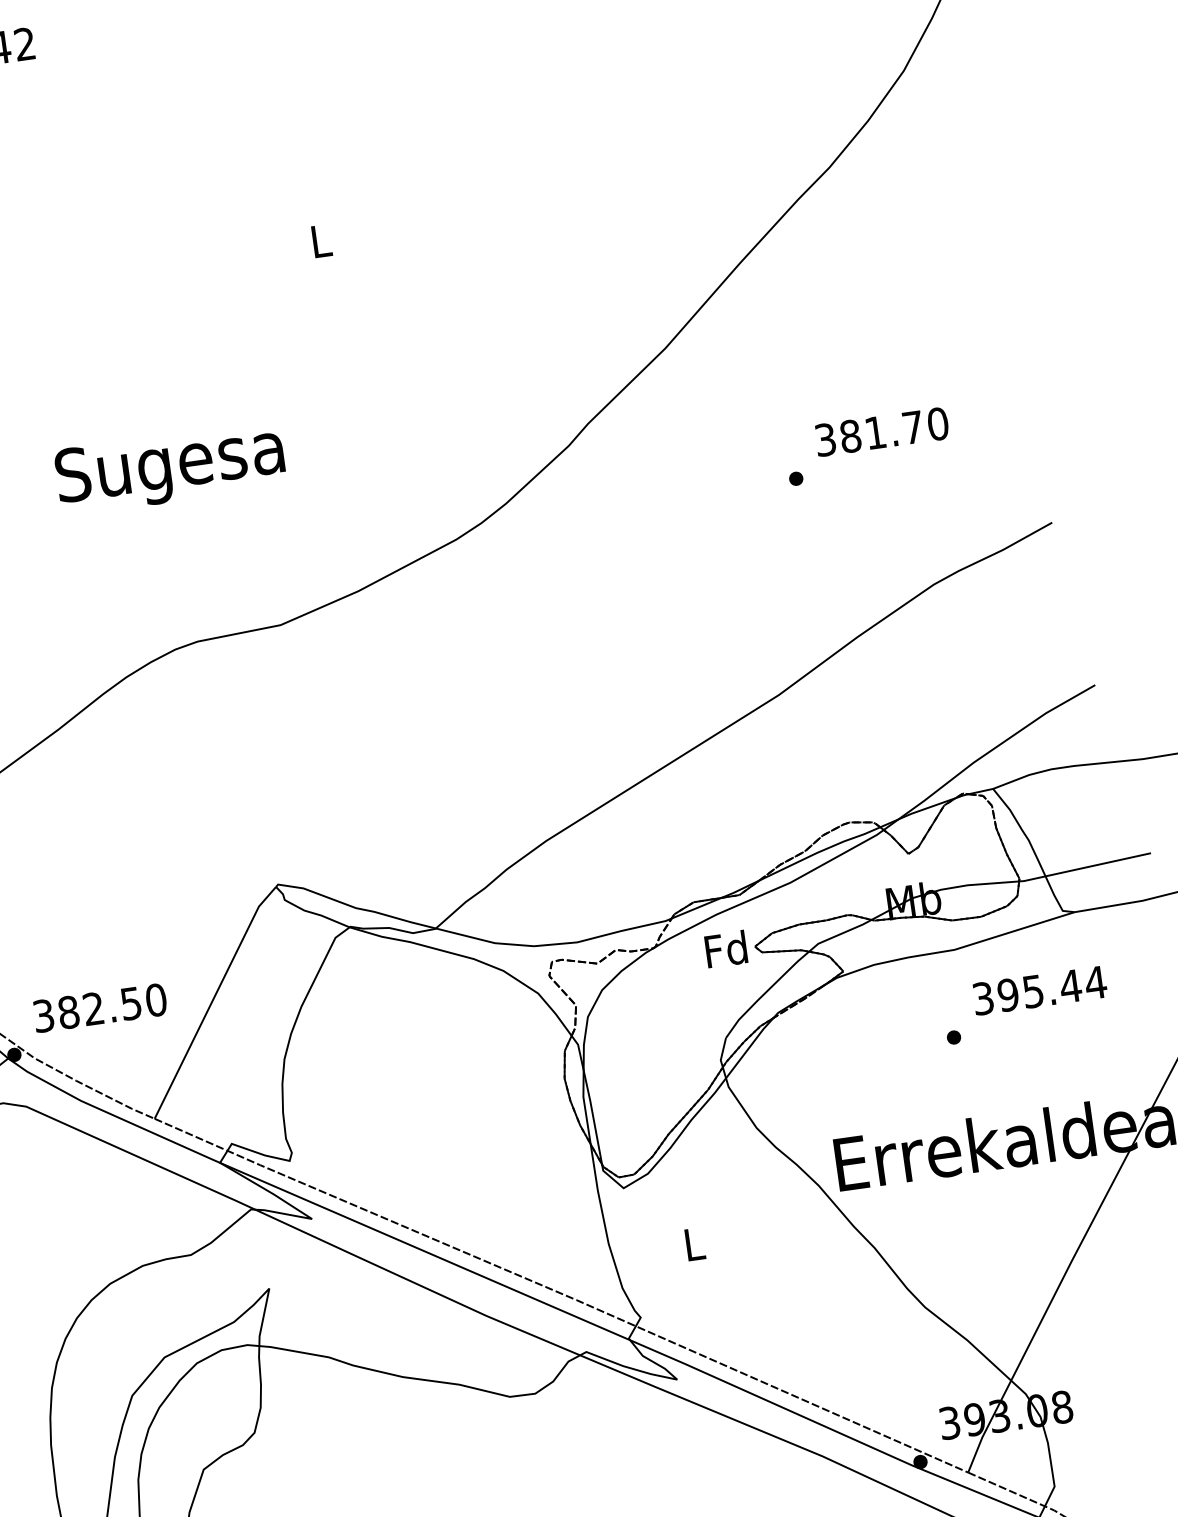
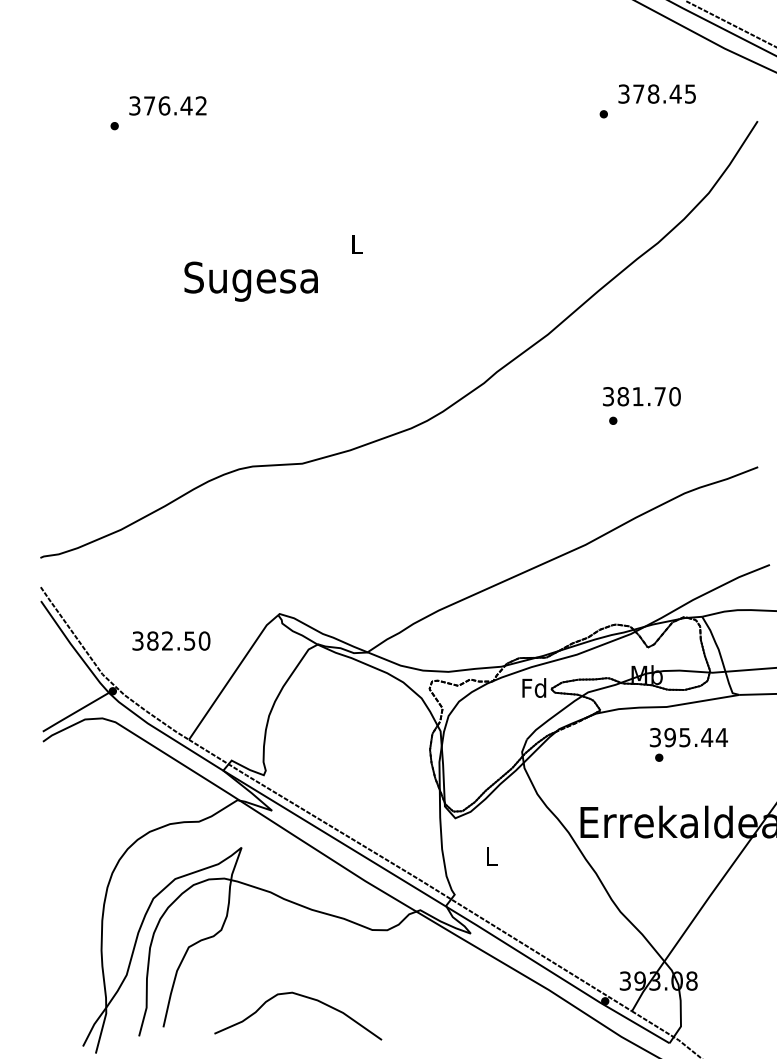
text: (881, 431) -> (641, 396), moved
text: (169, 468) -> (250, 281), moved
text: (1039, 990) -> (688, 737), moved
text: (100, 1007) -> (171, 640), moved

